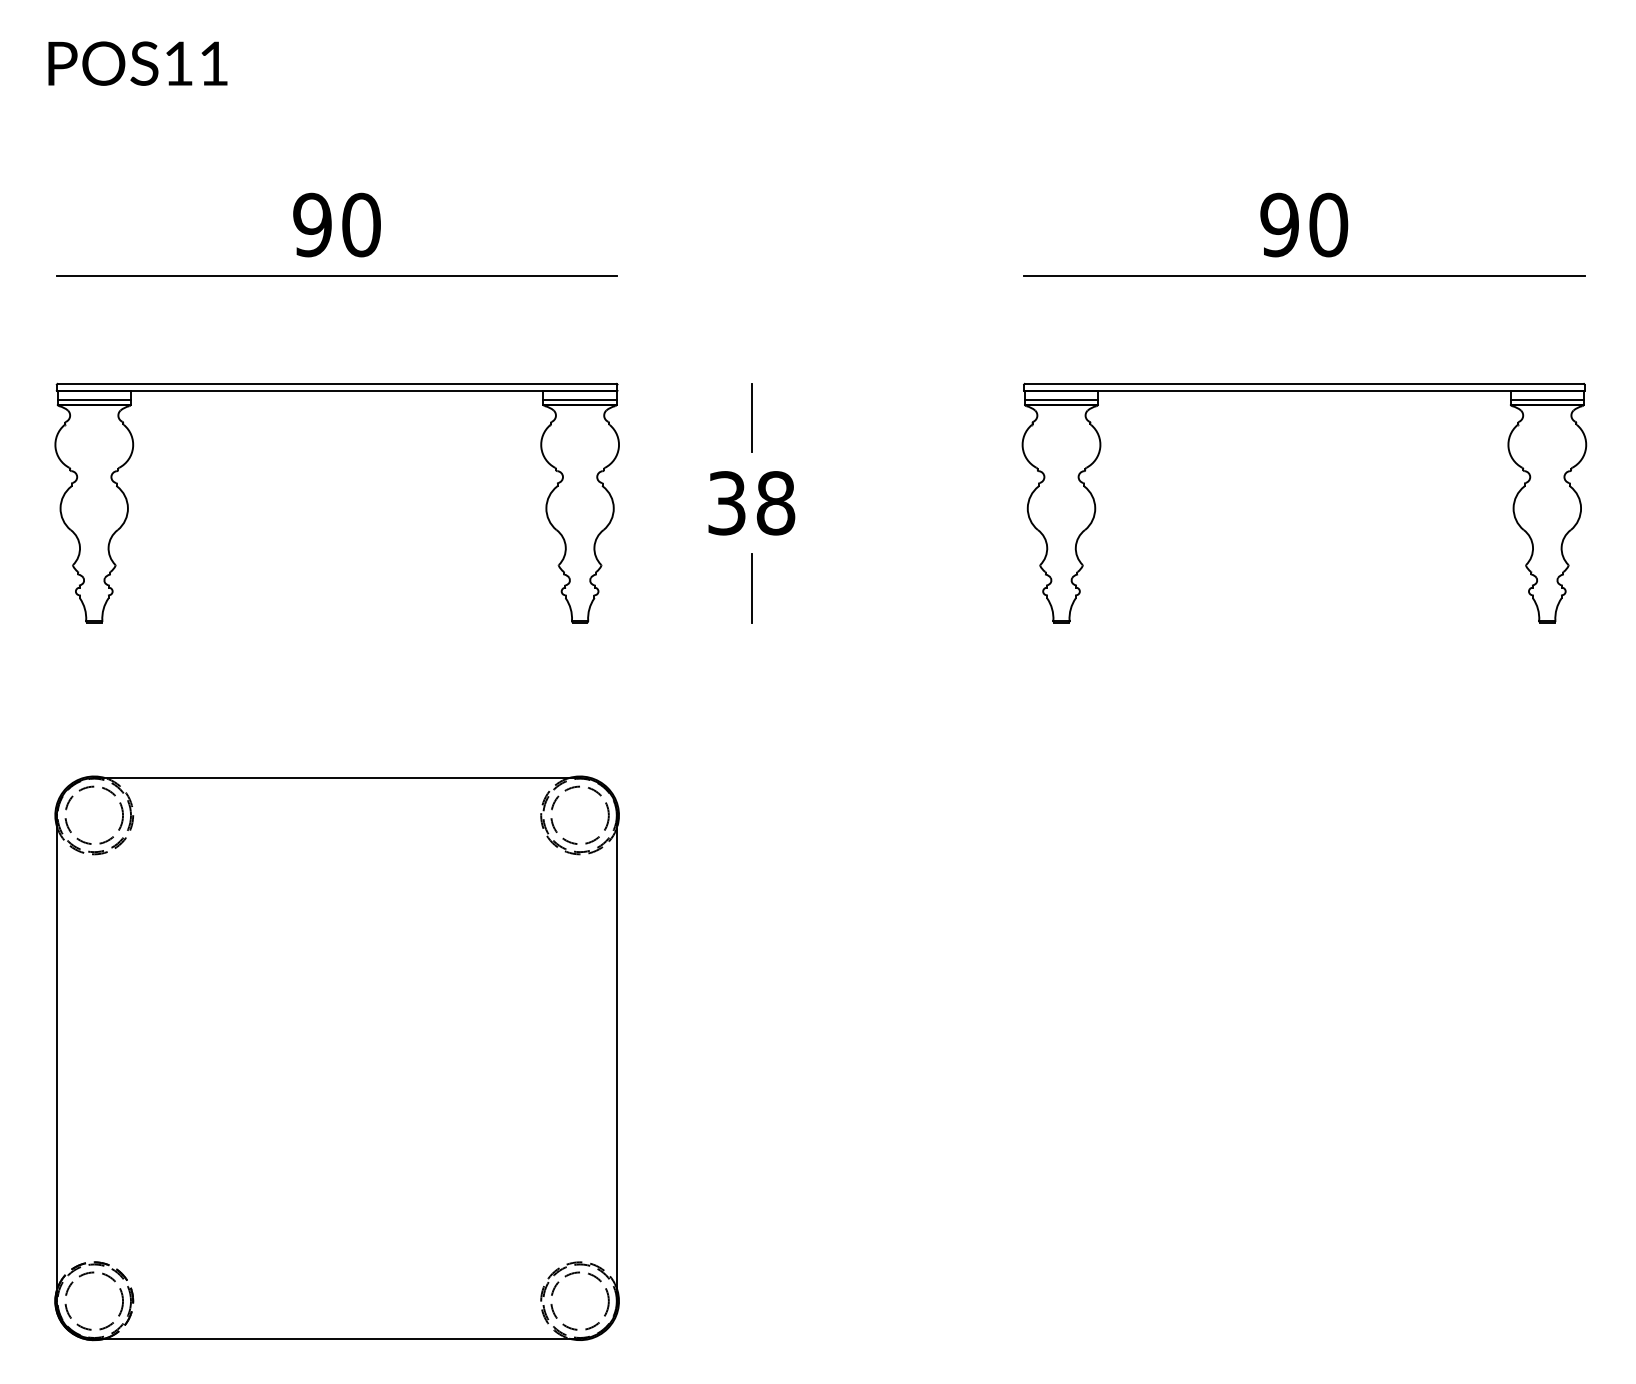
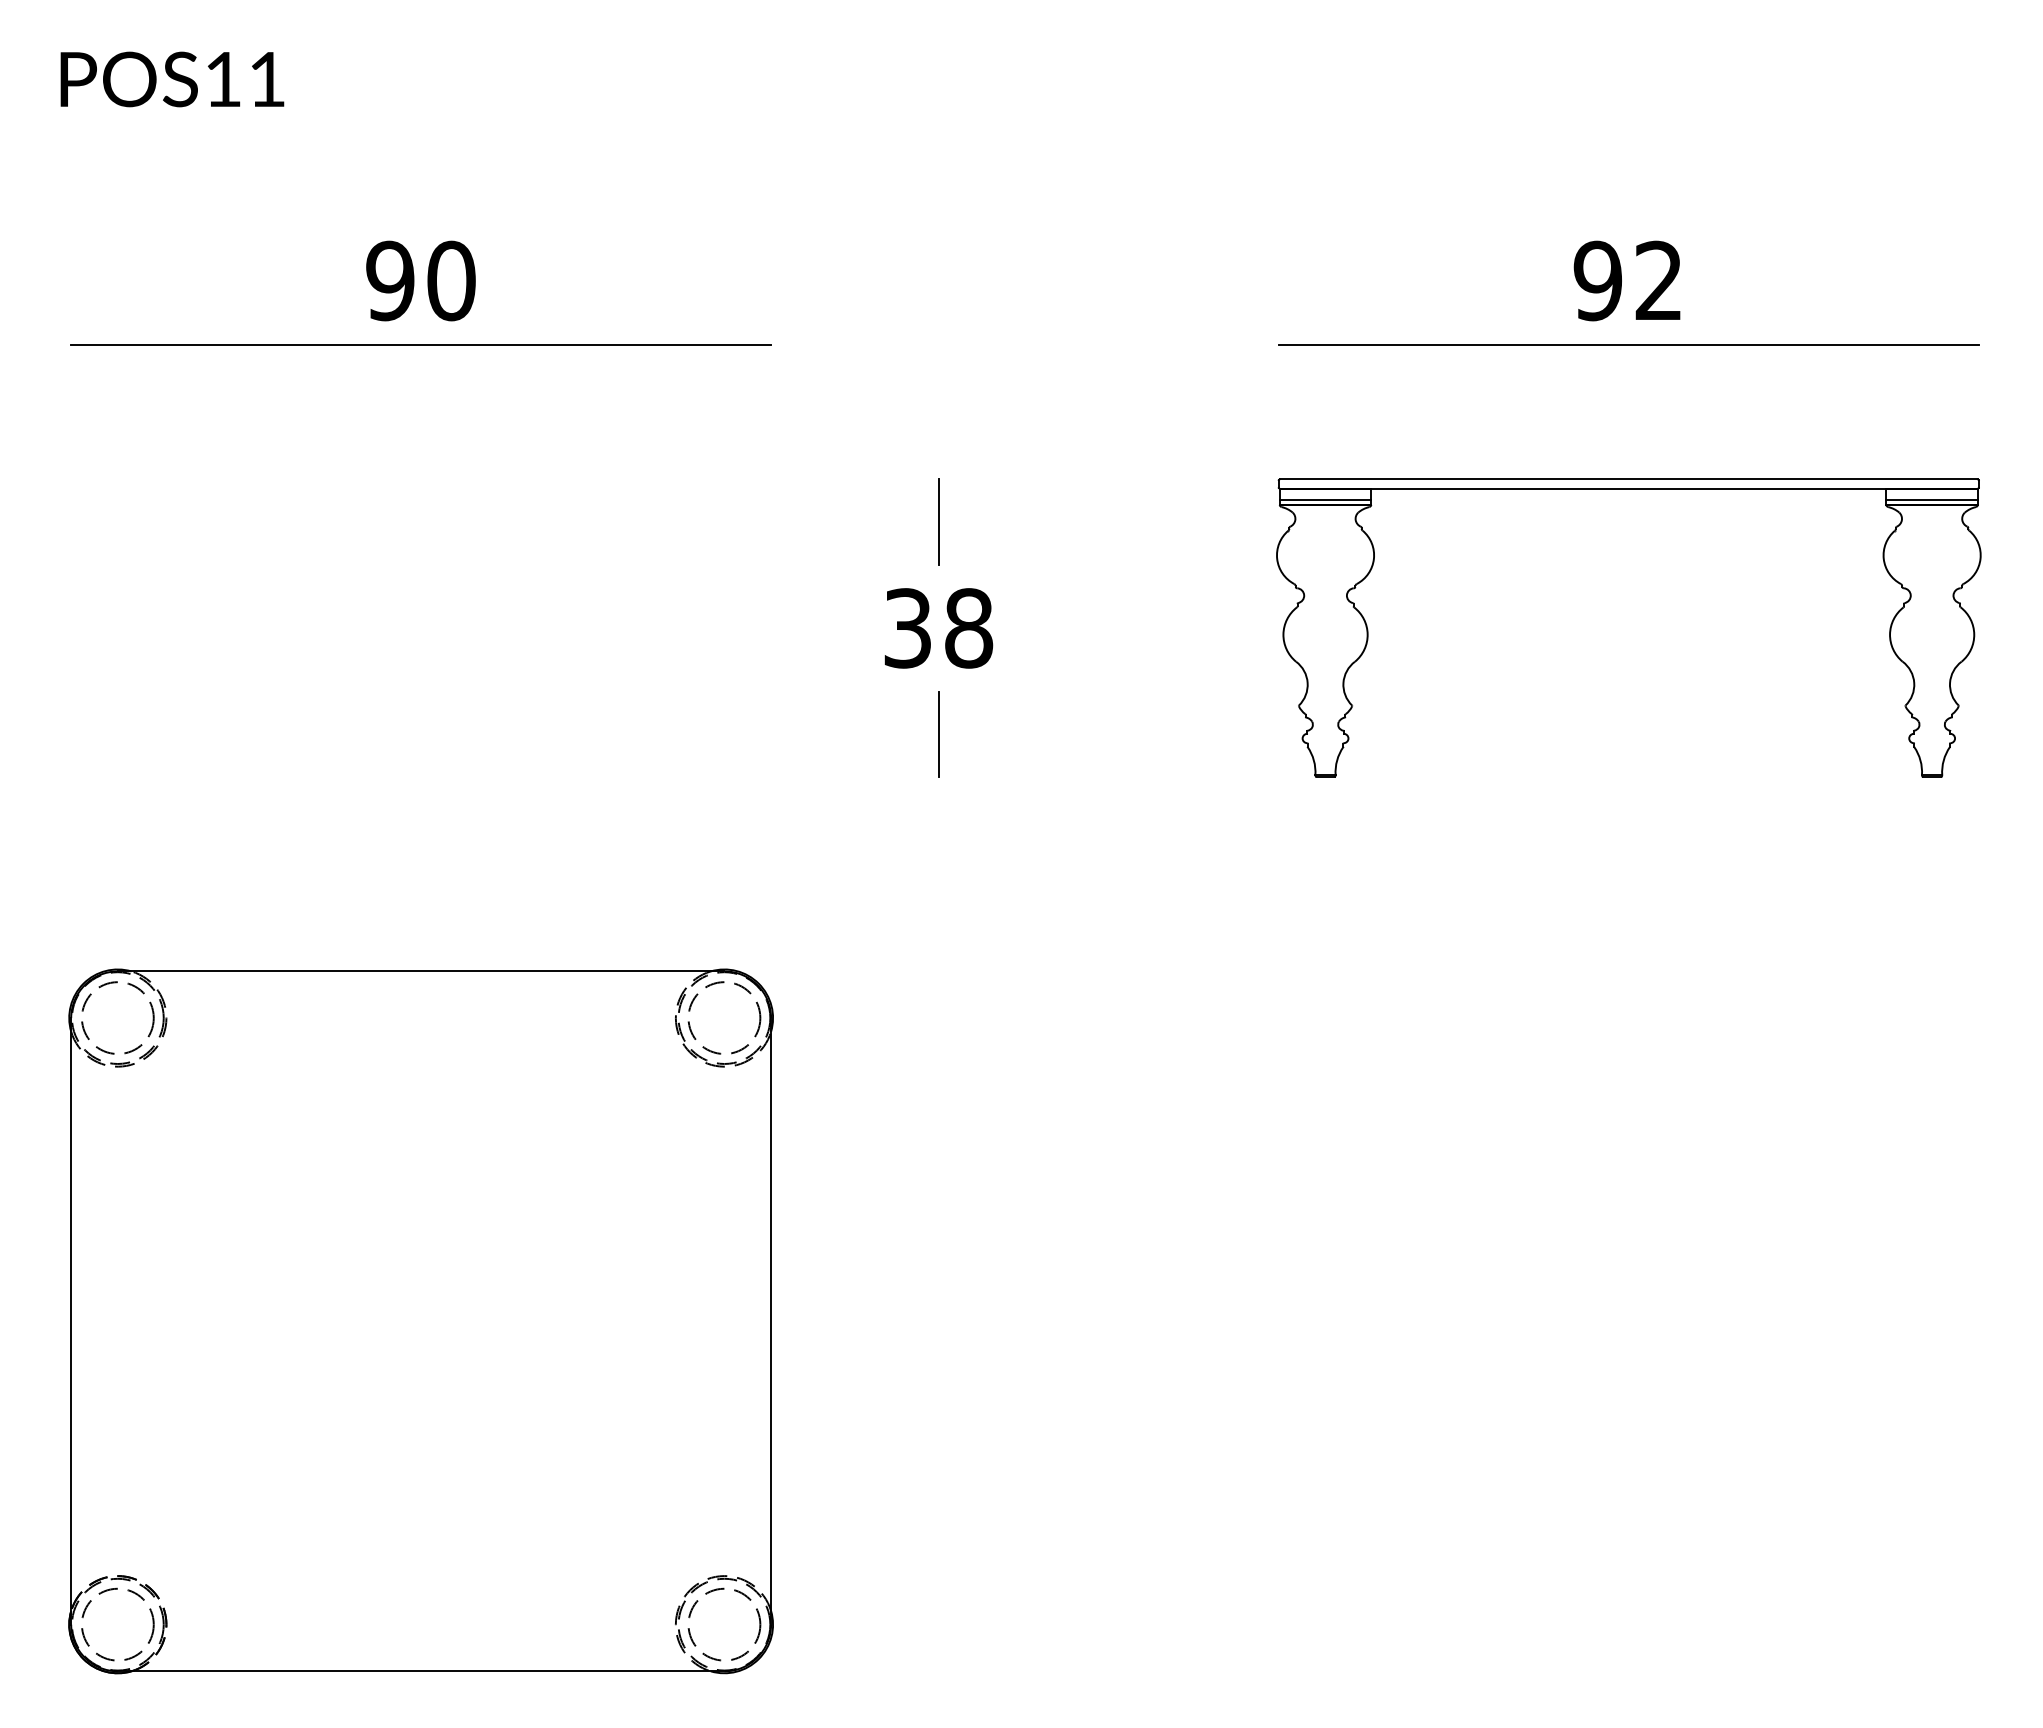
text: (1328, 224) -> (1659, 280), 90 -> 92
part: (336, 392) -> (420, 489), removed

